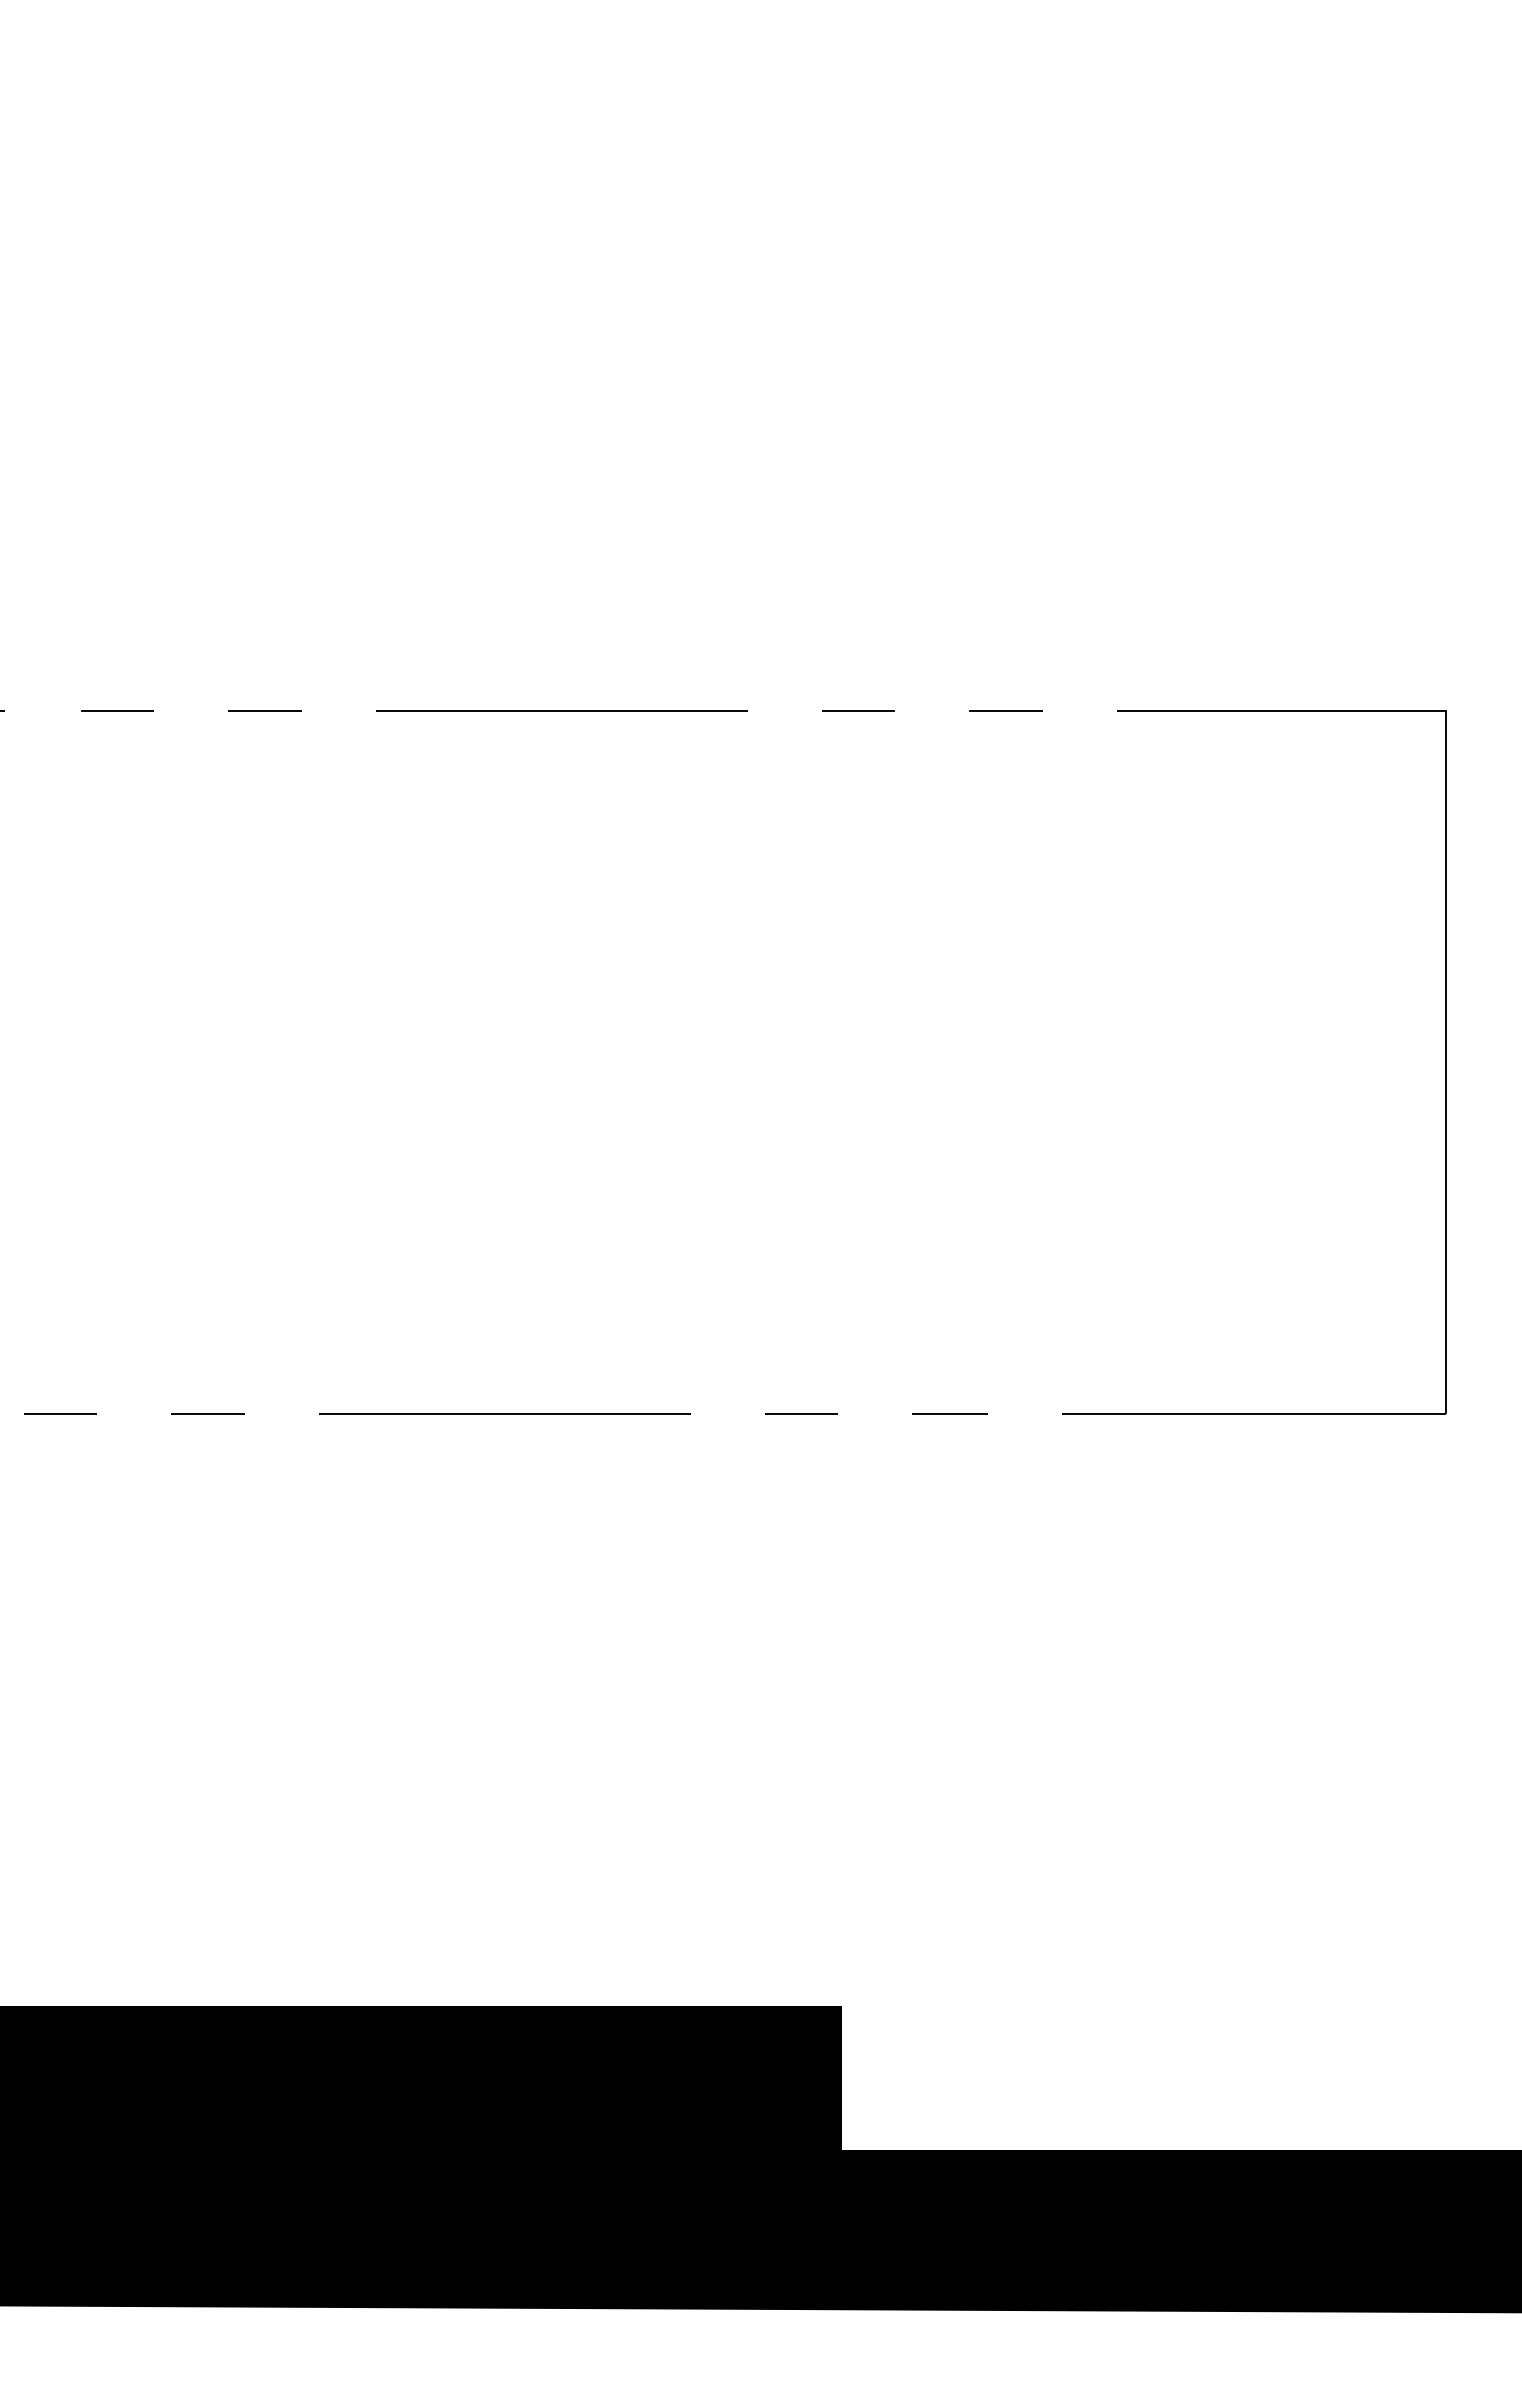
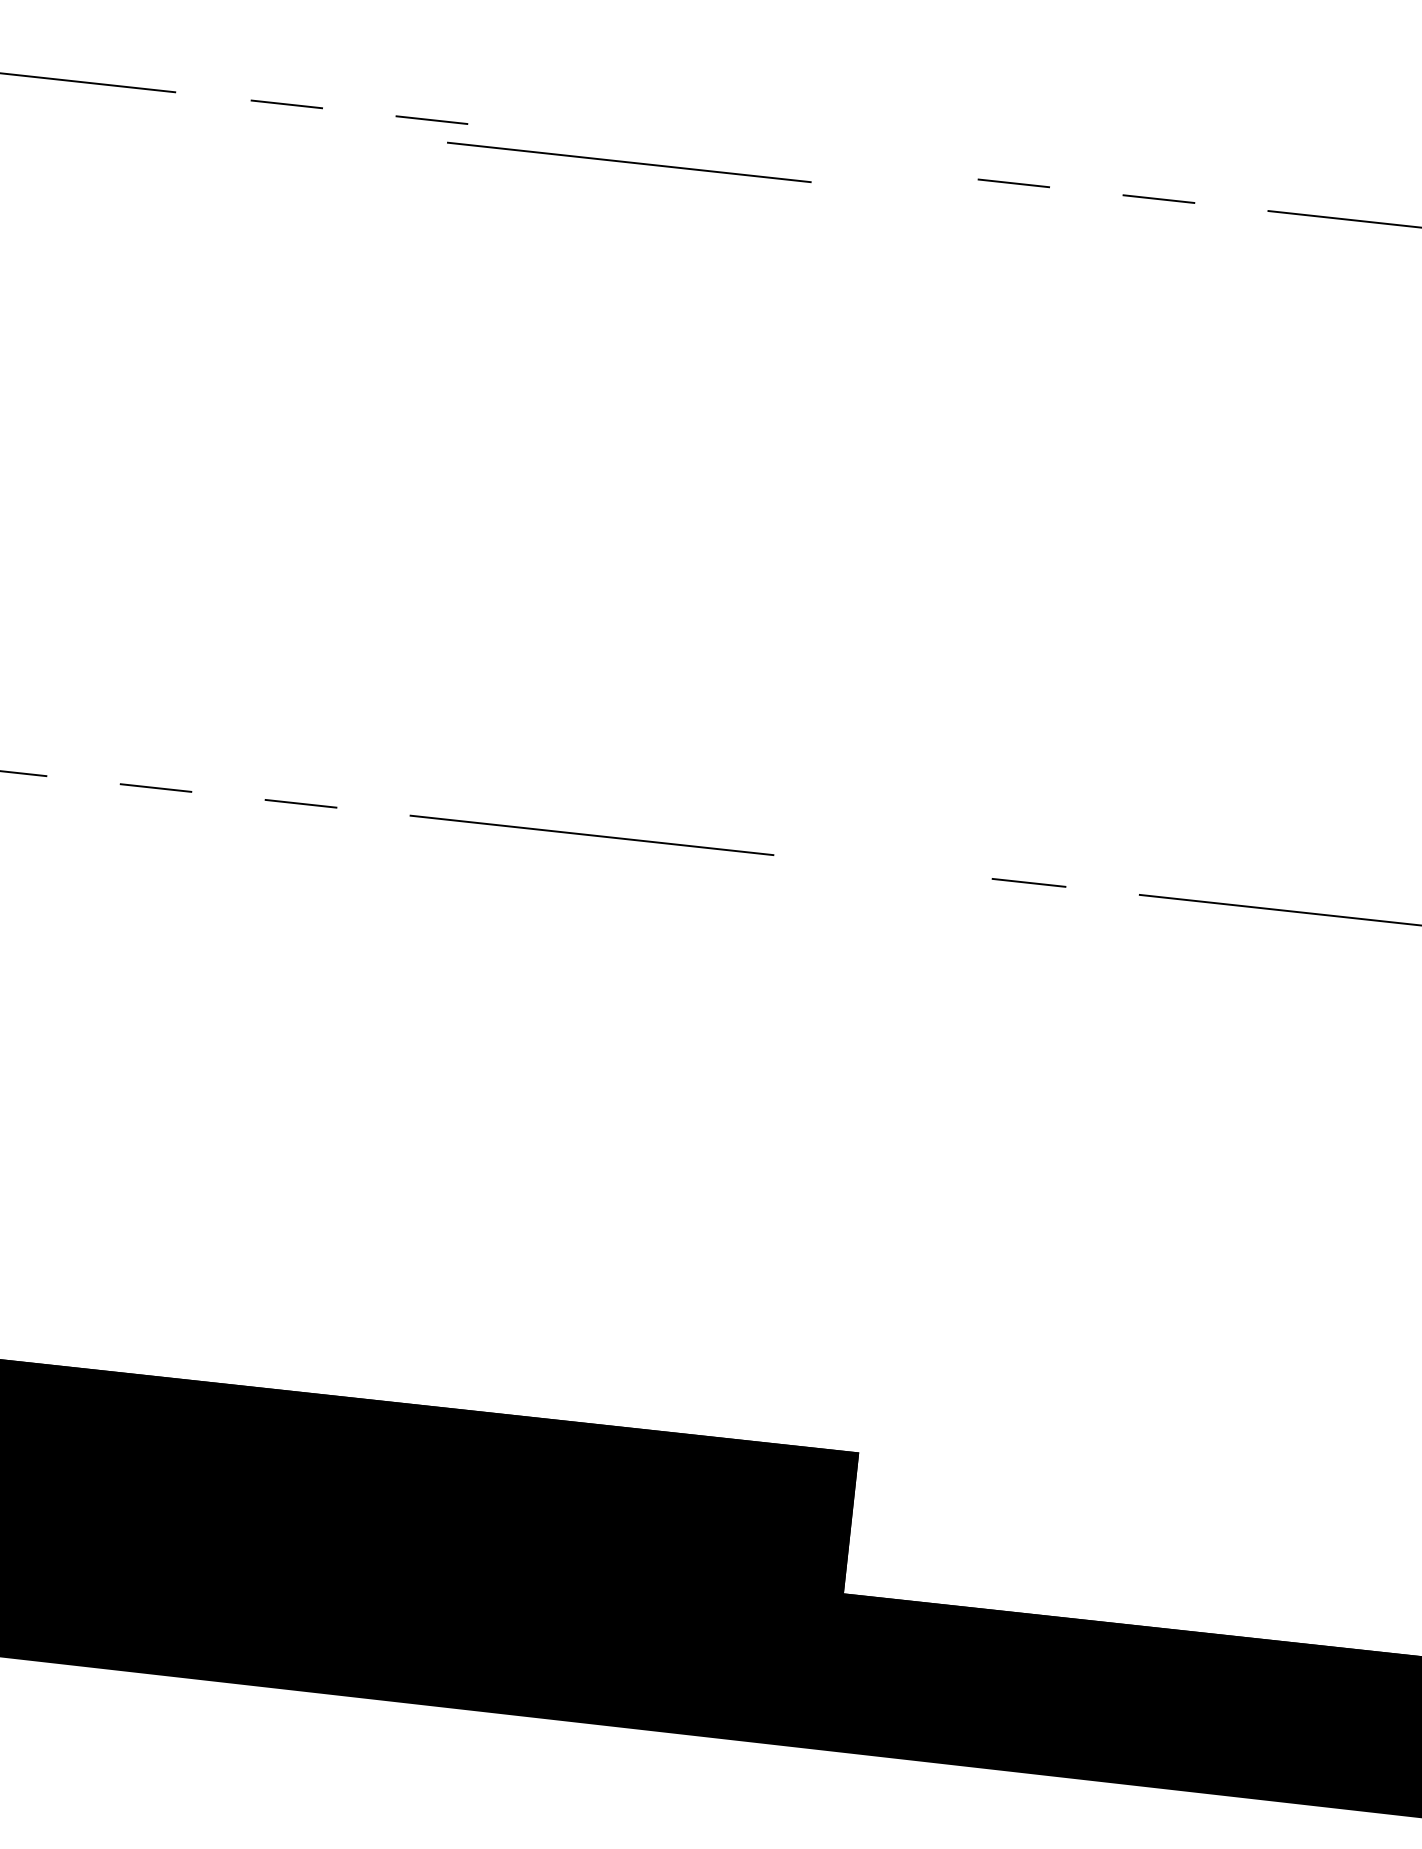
line: (561, 710) -> (629, 161), moved
line: (801, 1413) -> (883, 866), removed

